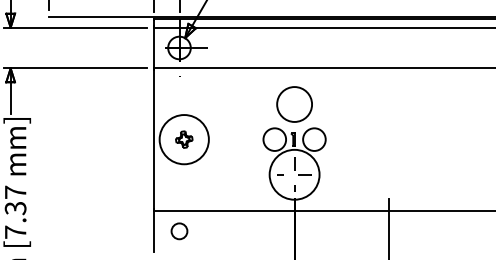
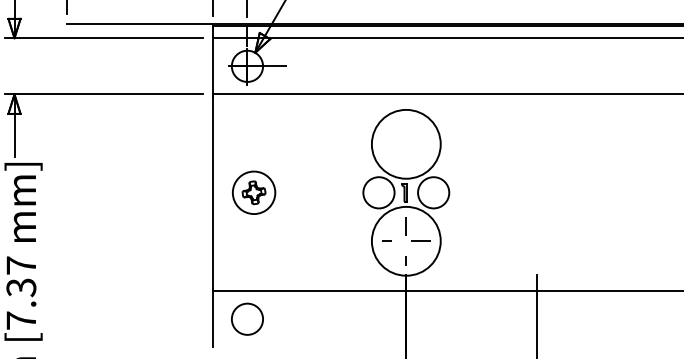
circle: (294, 104) -> (406, 144), size x1.43
circle: (183, 139) -> (252, 192), size x0.62
circle: (179, 231) -> (247, 319), size x1.43

